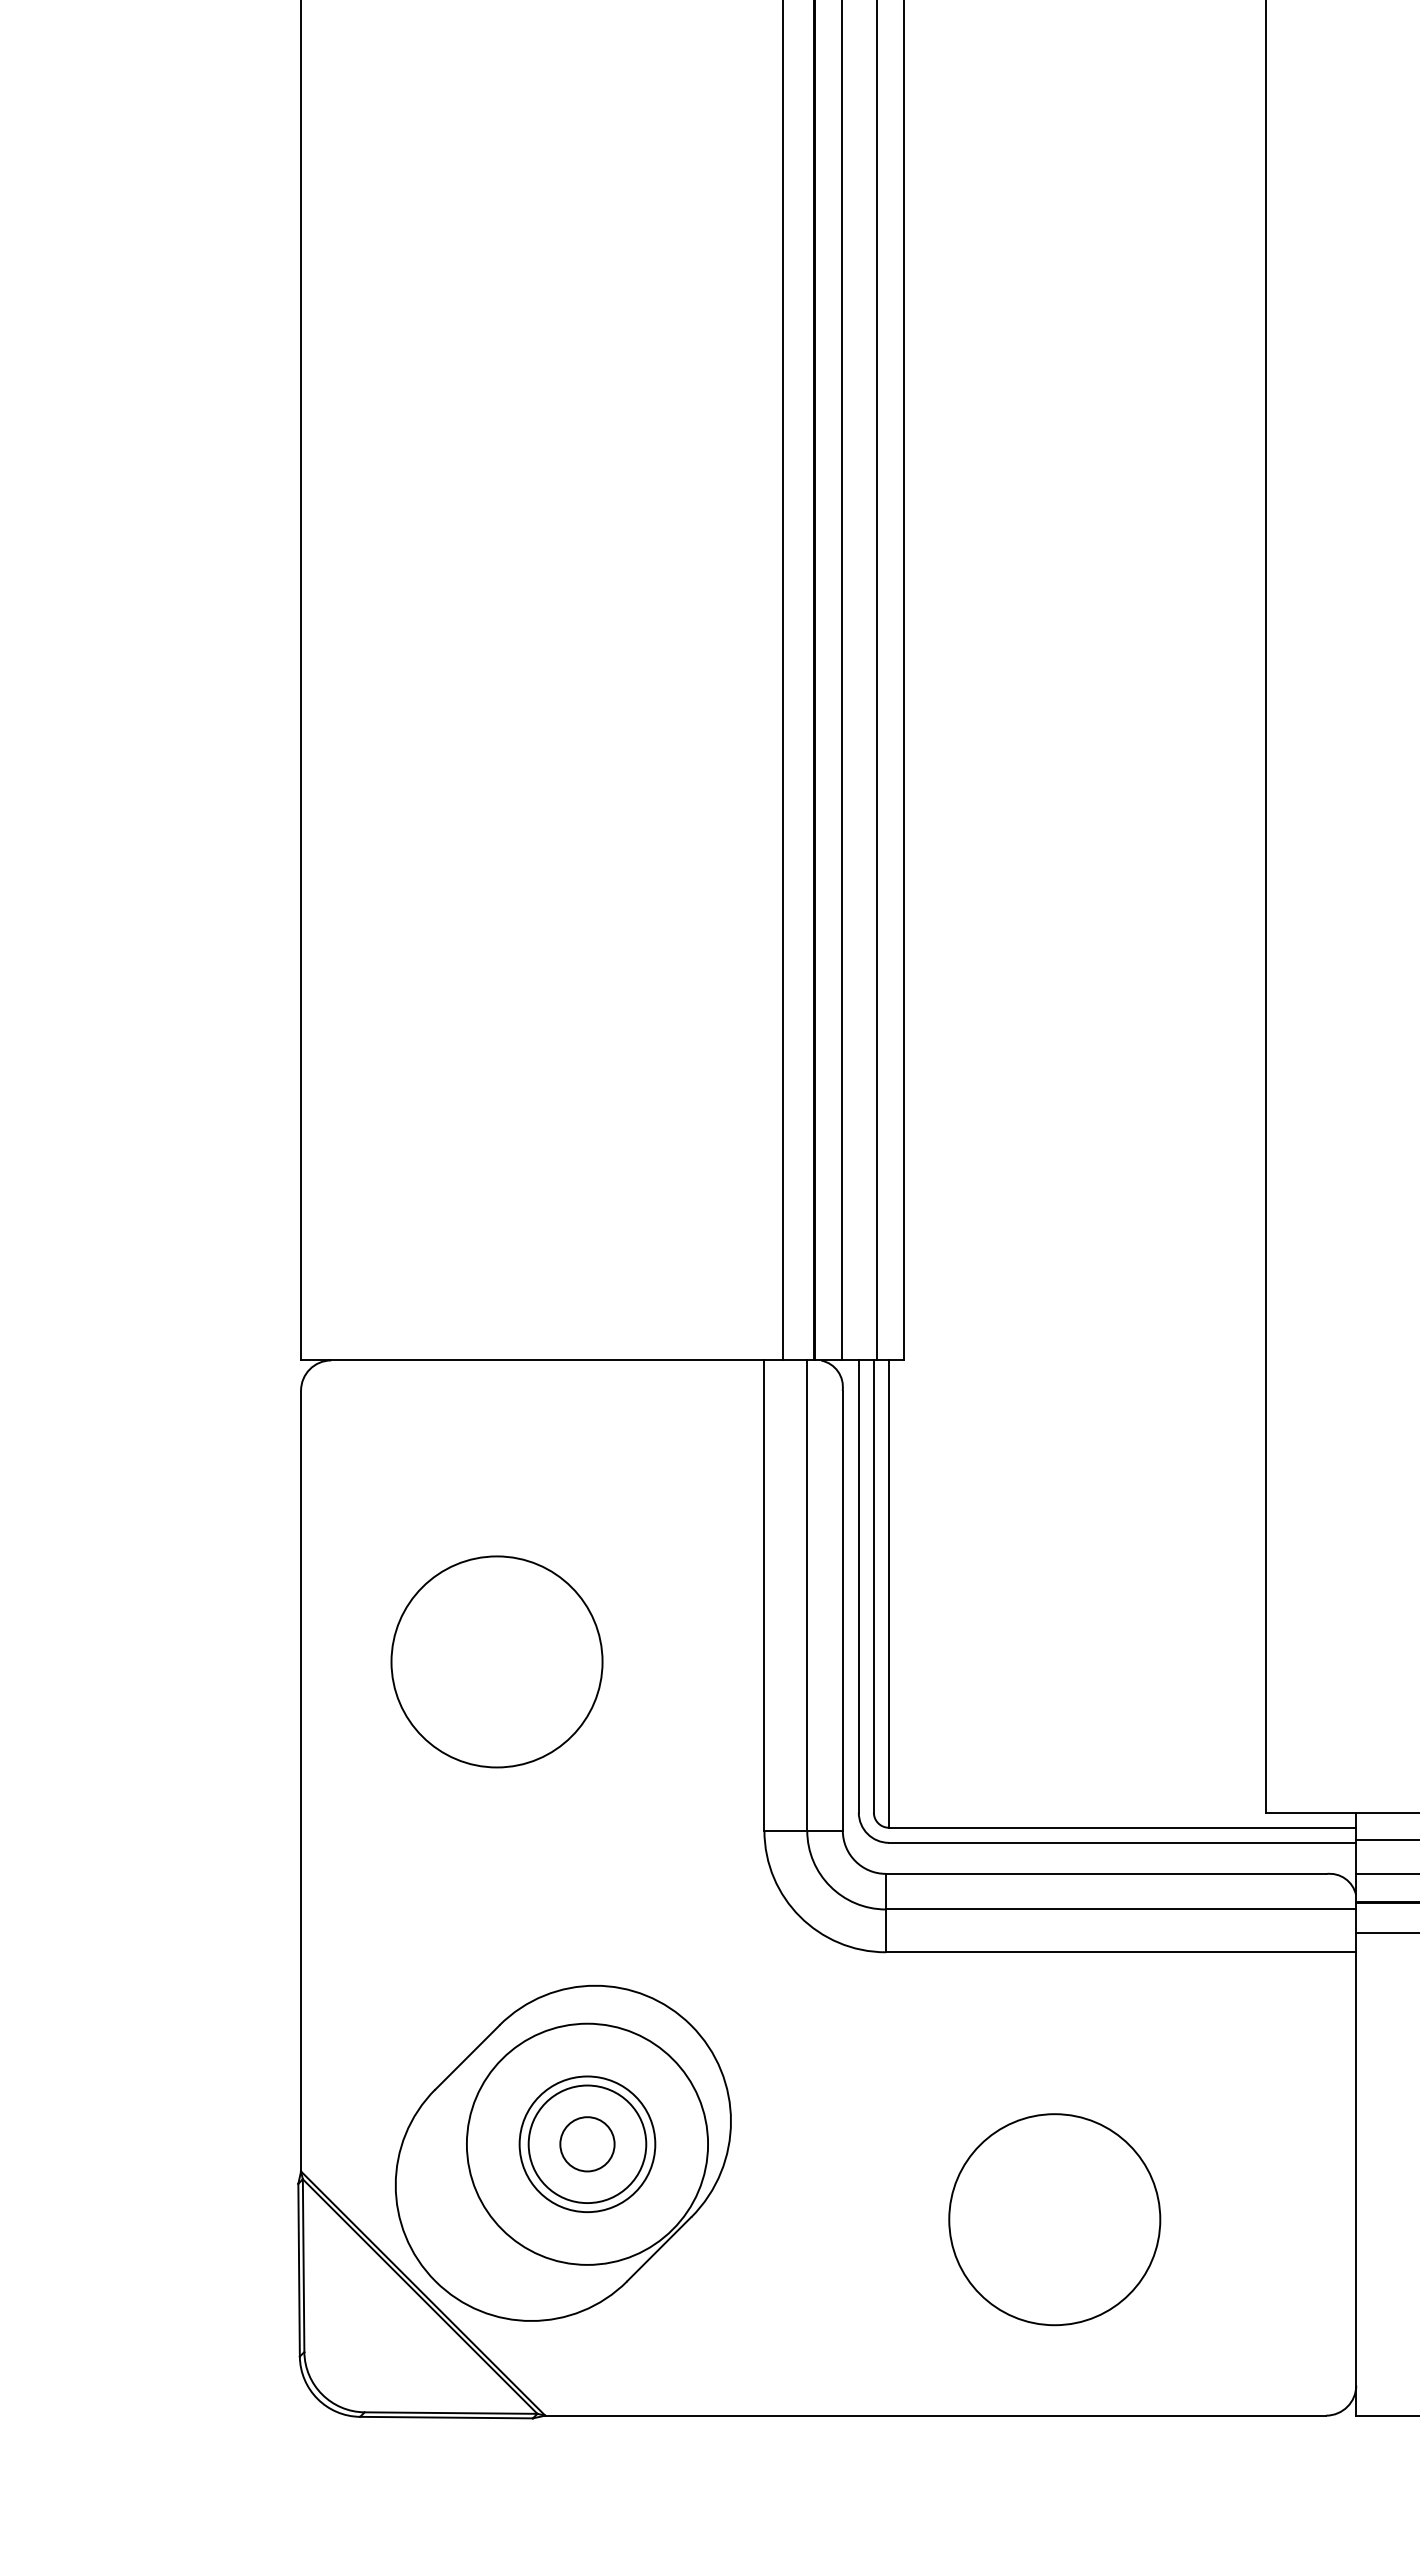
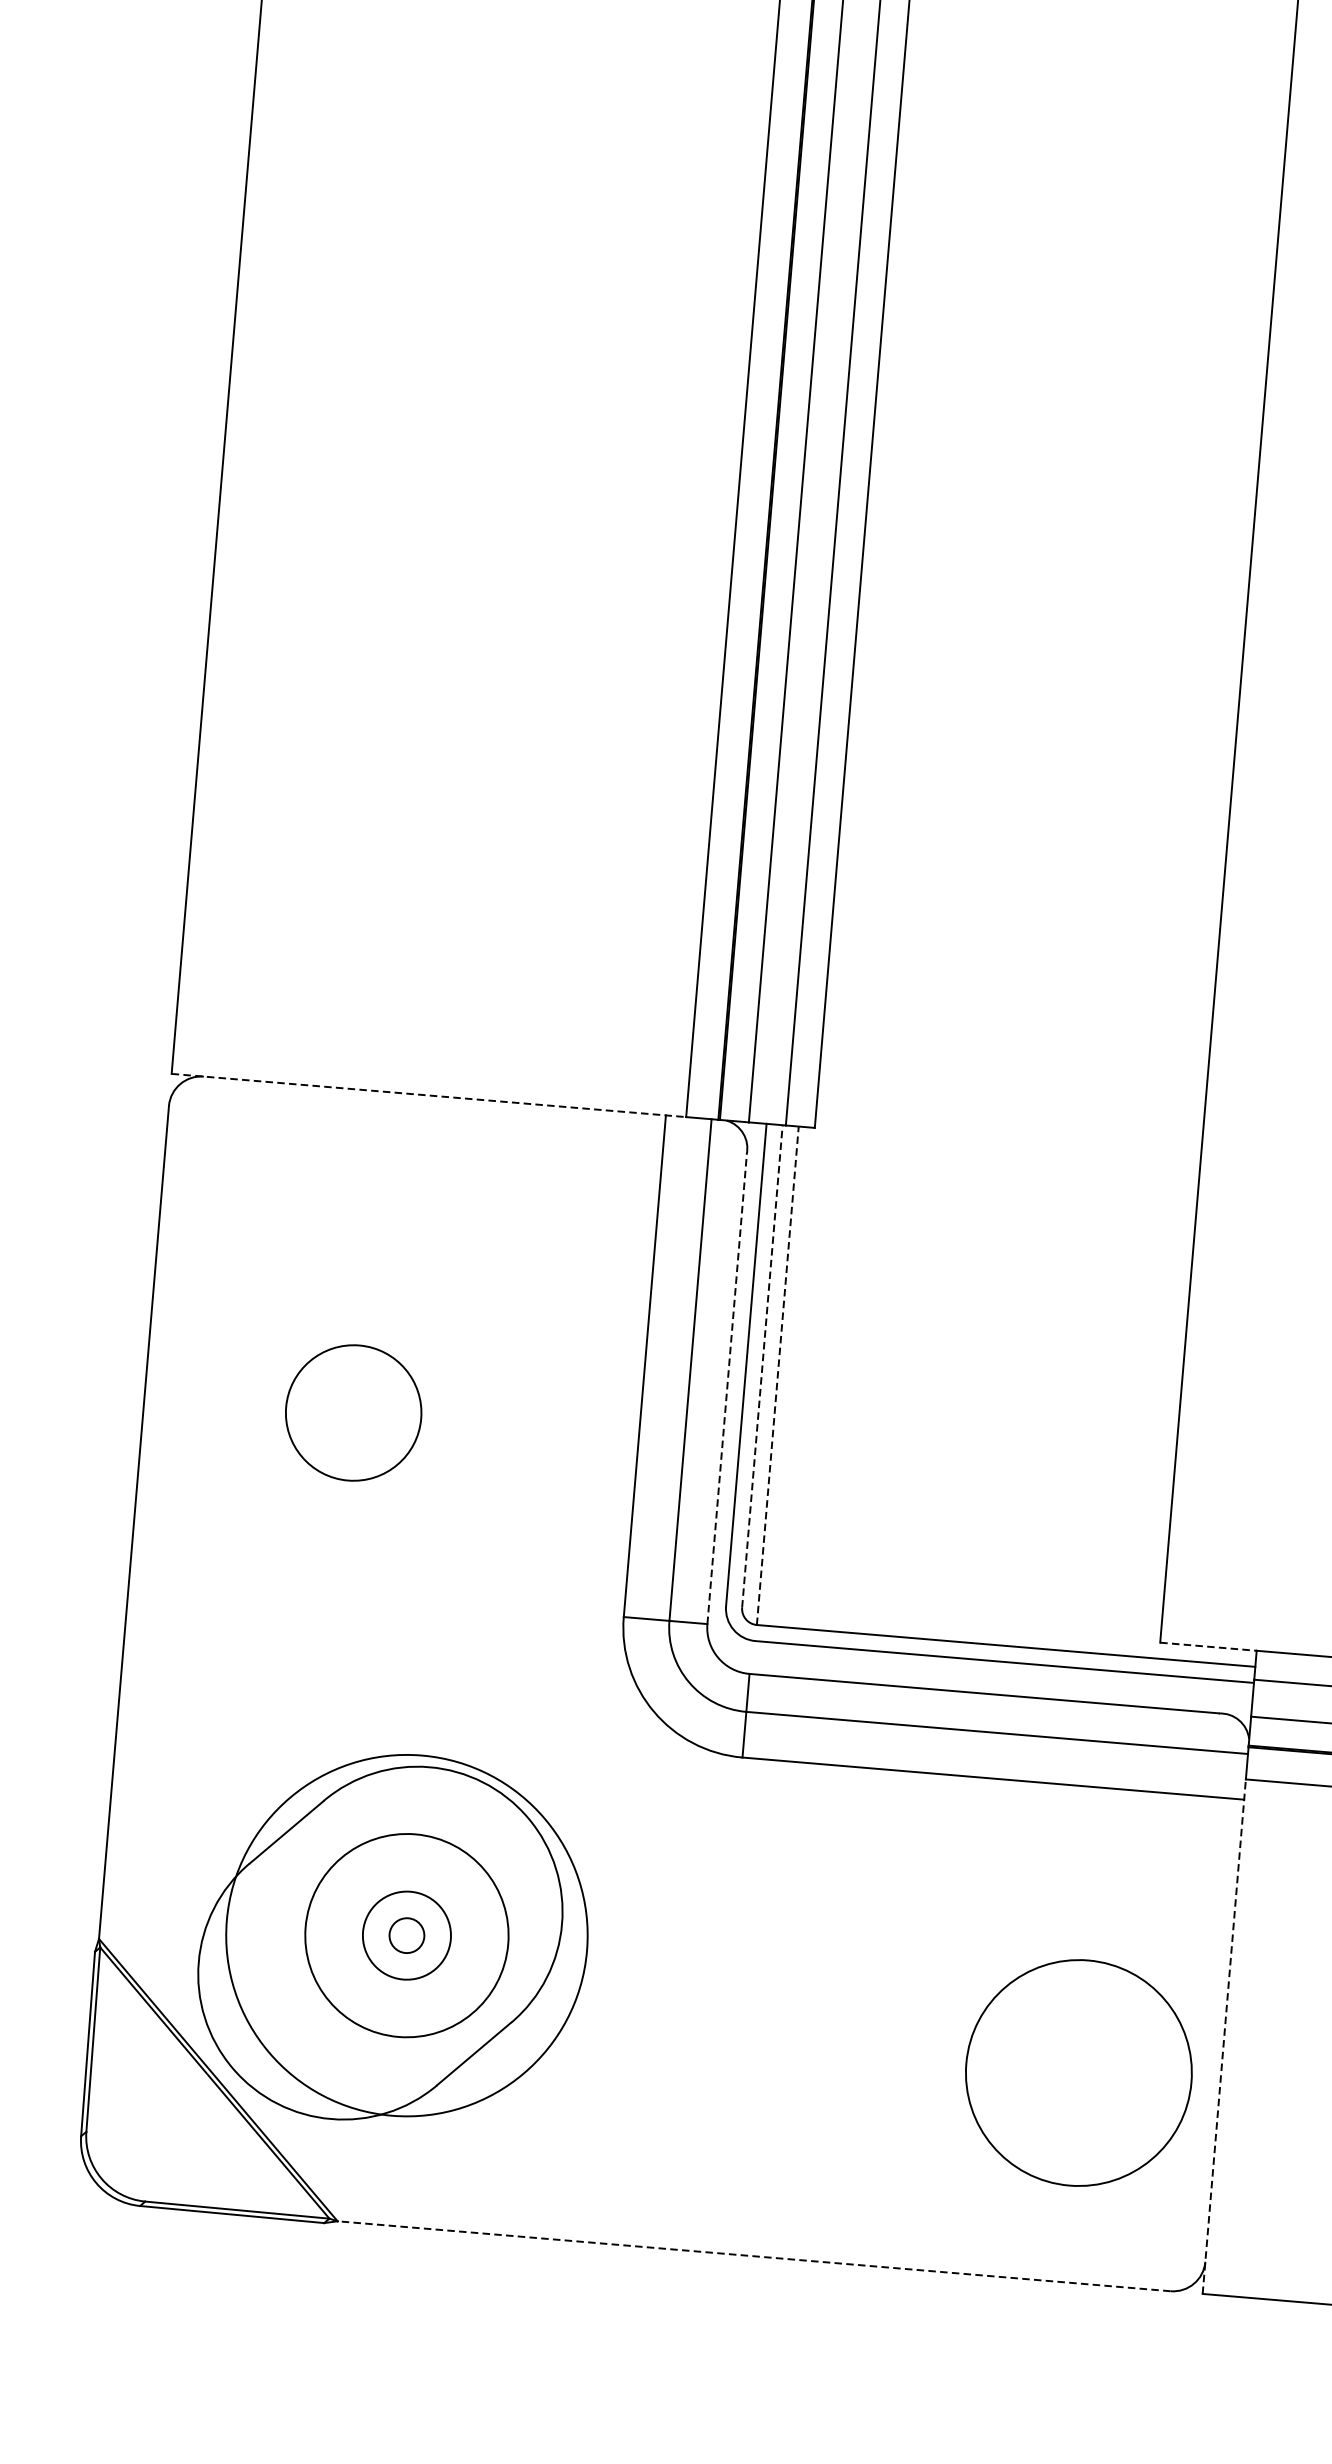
line: (542, 1360) -> (429, 1095), solid -> dashed
line: (873, 1586) -> (762, 1366), solid -> dashed
line: (888, 1594) -> (777, 1376), solid -> dashed
line: (842, 1610) -> (726, 1389), solid -> dashed
circle: (496, 1661) -> (353, 1412), size x0.6
line: (1311, 1812) -> (1208, 1646), solid -> dashed
circle: (587, 2143) -> (407, 1934), size x1.4
circle: (587, 2144) -> (406, 1935), size x0.6
circle: (587, 2144) -> (406, 1935), size x0.7
circle: (587, 2144) -> (406, 1935), size x1.4
line: (1356, 2173) -> (1224, 2035), solid -> dashed
circle: (1054, 2219) -> (1078, 2072), moved
line: (935, 2415) -> (753, 2256), solid -> dashed

